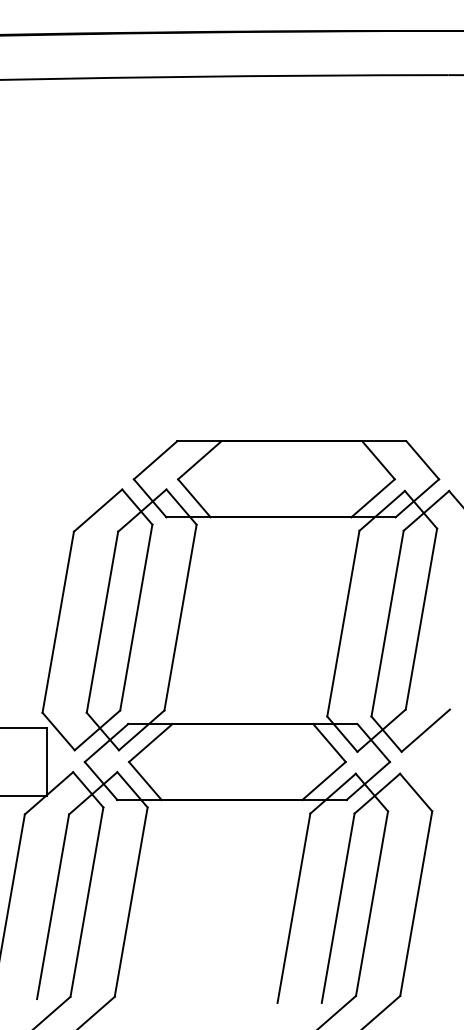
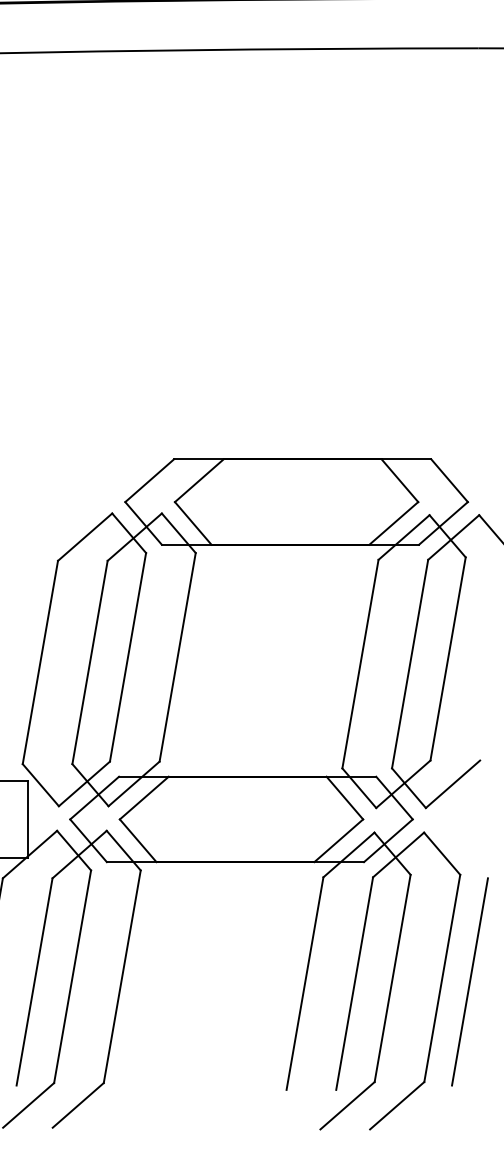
line: (440, 906) -> (469, 981), added

